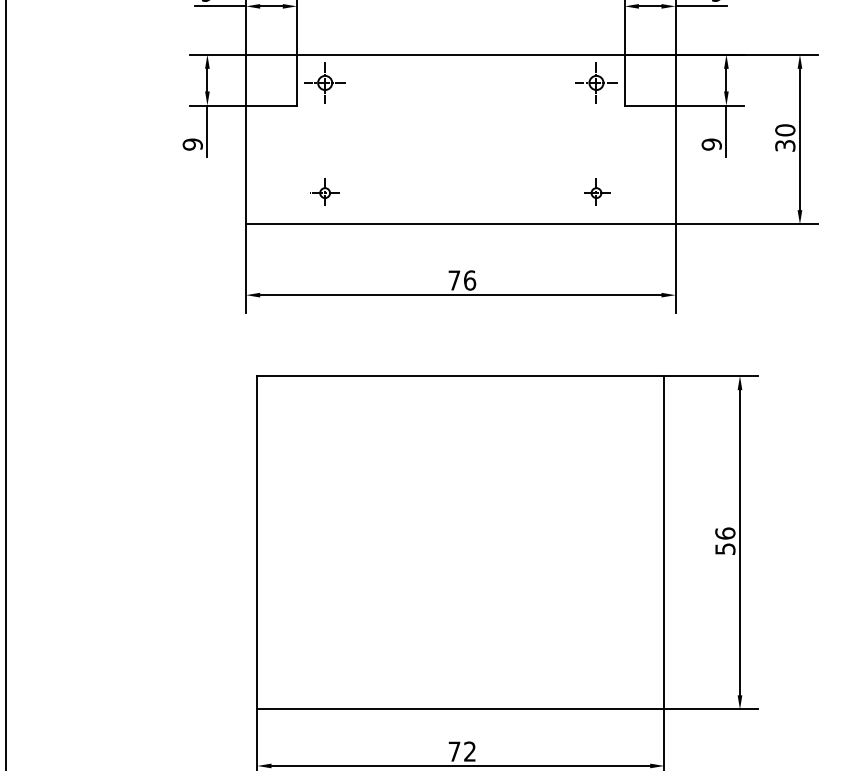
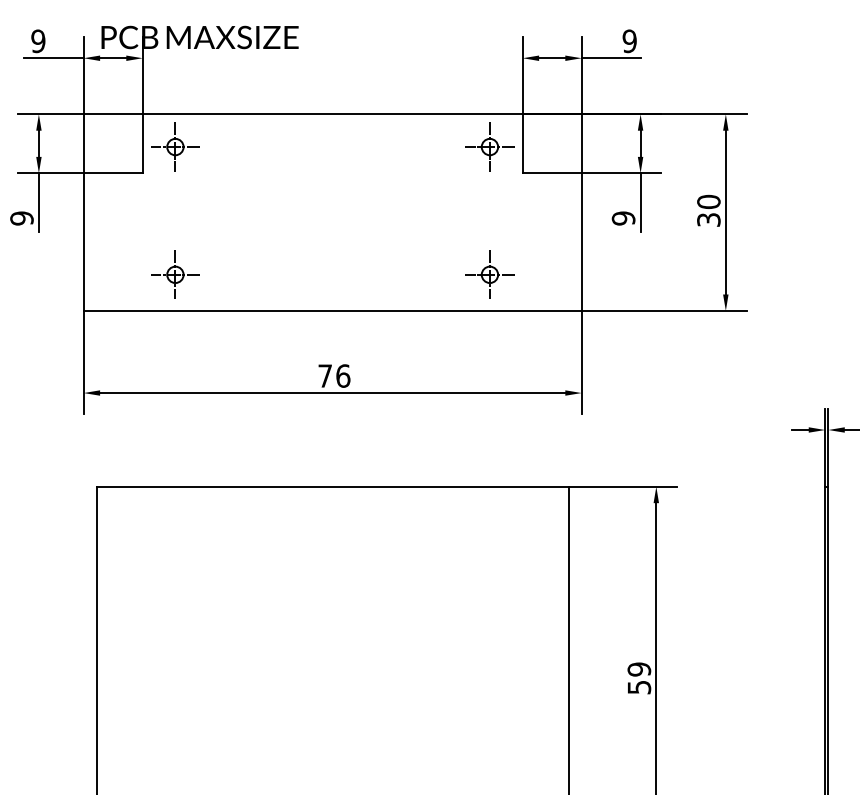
part: (324, 192) -> (174, 274), size x1.43
part: (596, 192) -> (489, 274), size x1.43
text: (725, 533) -> (639, 669), 56 -> 59

